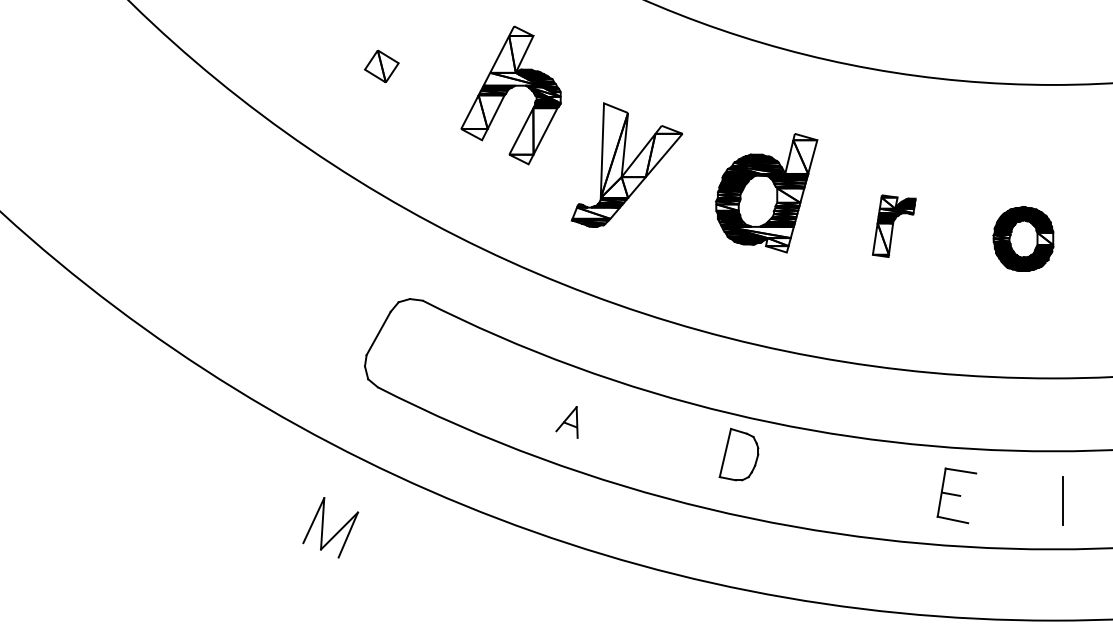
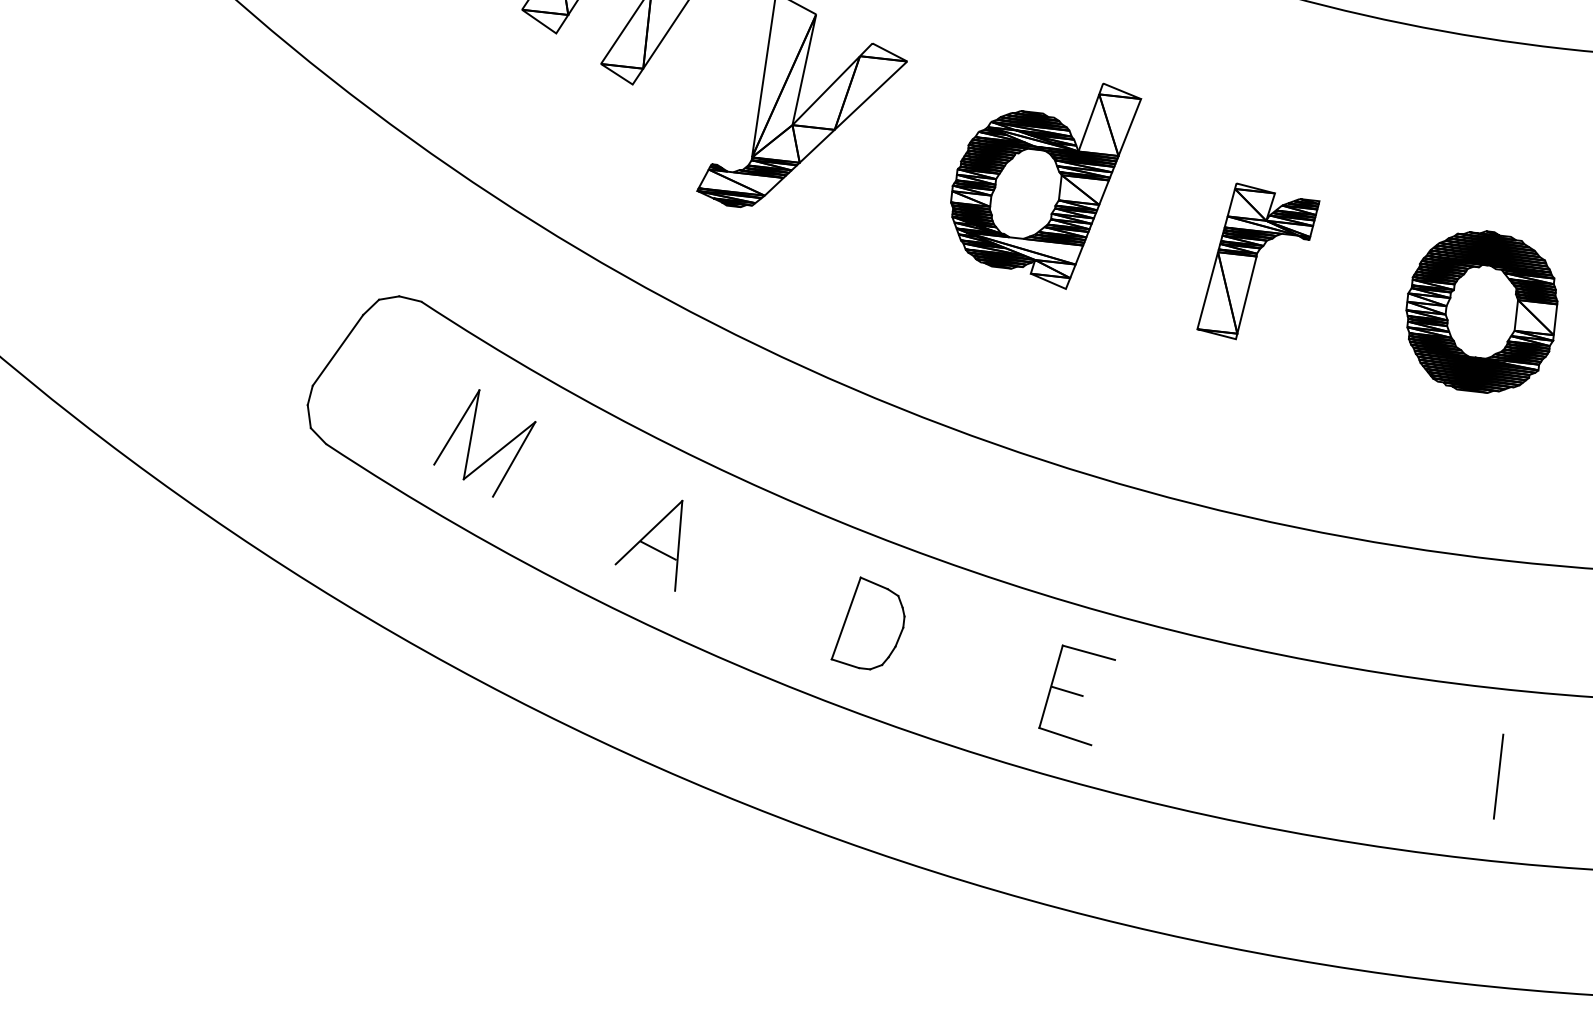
part: (893, 226) -> (1257, 264), size x1.43
part: (1023, 238) -> (1481, 310), size x1.43
part: (566, 422) -> (648, 542), size x1.67
part: (738, 454) -> (868, 623), moved
part: (956, 495) -> (1076, 694), moved
part: (323, 527) -> (472, 441), moved

